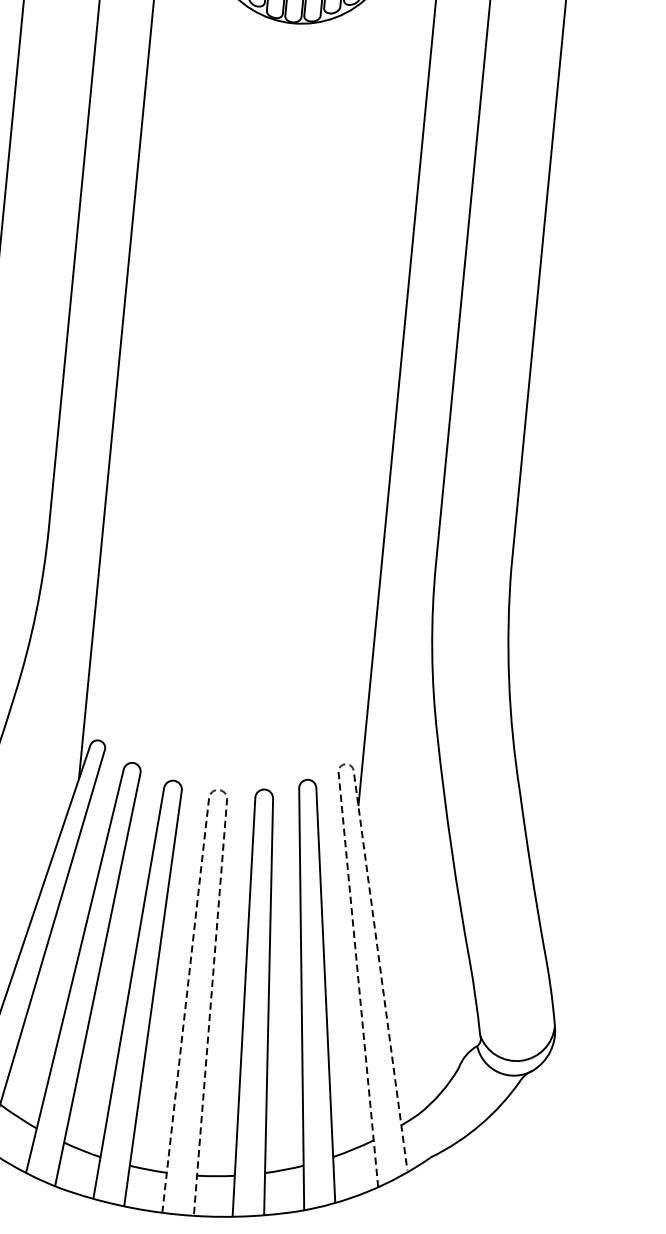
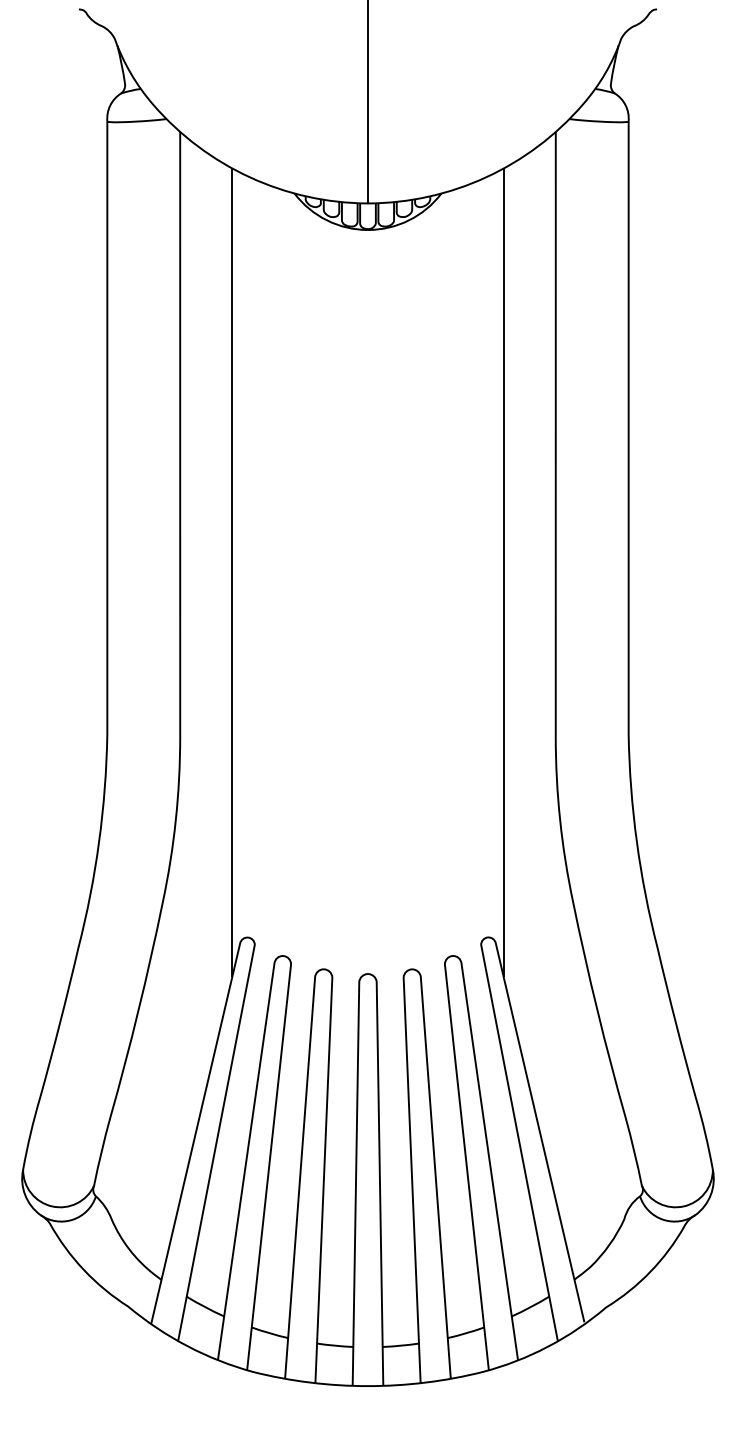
line: (341, 765) -> (483, 939), dashed -> solid
line: (218, 790) -> (367, 974), dashed -> solid

